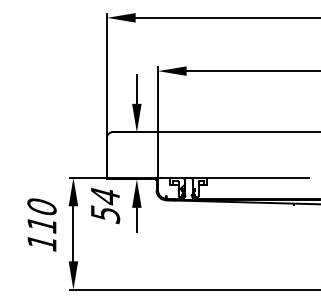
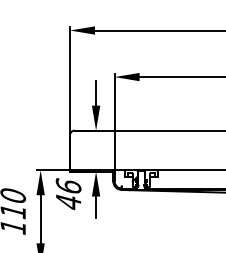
text: (105, 205) -> (68, 194), 54 -> 46

